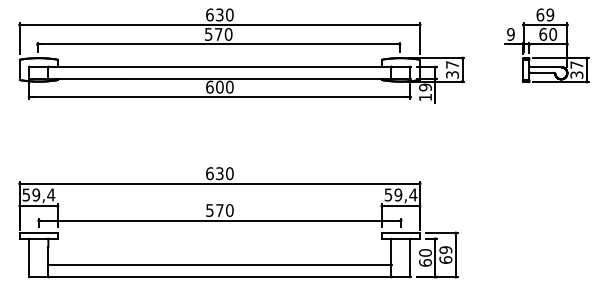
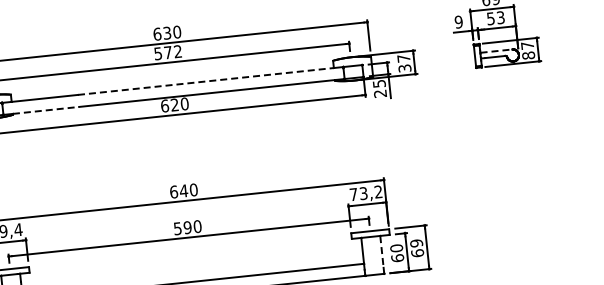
text: (228, 34) -> (177, 51), 570 -> 572
text: (548, 34) -> (496, 18), 60 -> 53
line: (253, 67) -> (206, 81), solid -> dashed
line: (545, 67) -> (496, 51), solid -> dashed
text: (576, 74) -> (528, 55), 37 -> 87
line: (91, 79) -> (46, 110), solid -> dashed
text: (219, 86) -> (174, 104), 600 -> 620
text: (425, 92) -> (379, 88), 19 -> 25
text: (219, 173) -> (183, 190), 630 -> 640
text: (400, 194) -> (365, 192), 59,4 -> 73,2
text: (219, 210) -> (187, 227), 570 -> 590
line: (410, 255) -> (382, 252), solid -> dashed

